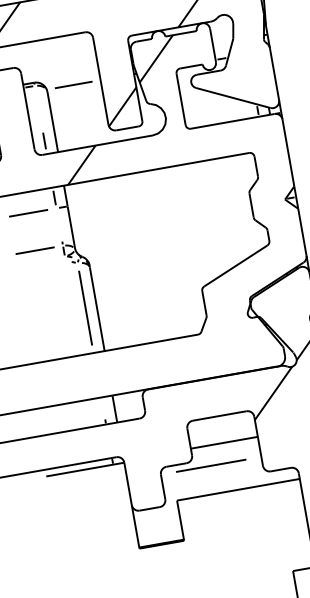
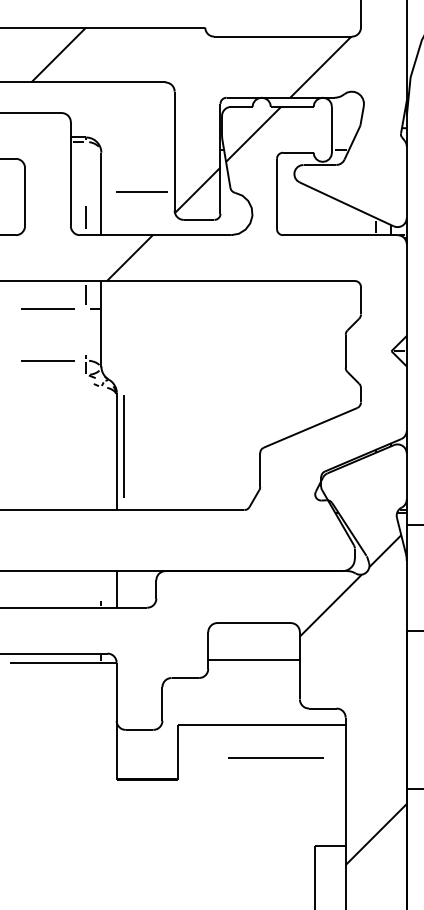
line: (73, 84) -> (141, 191), moved
line: (84, 308) -> (123, 446), moved
line: (210, 465) -> (275, 757), moved

